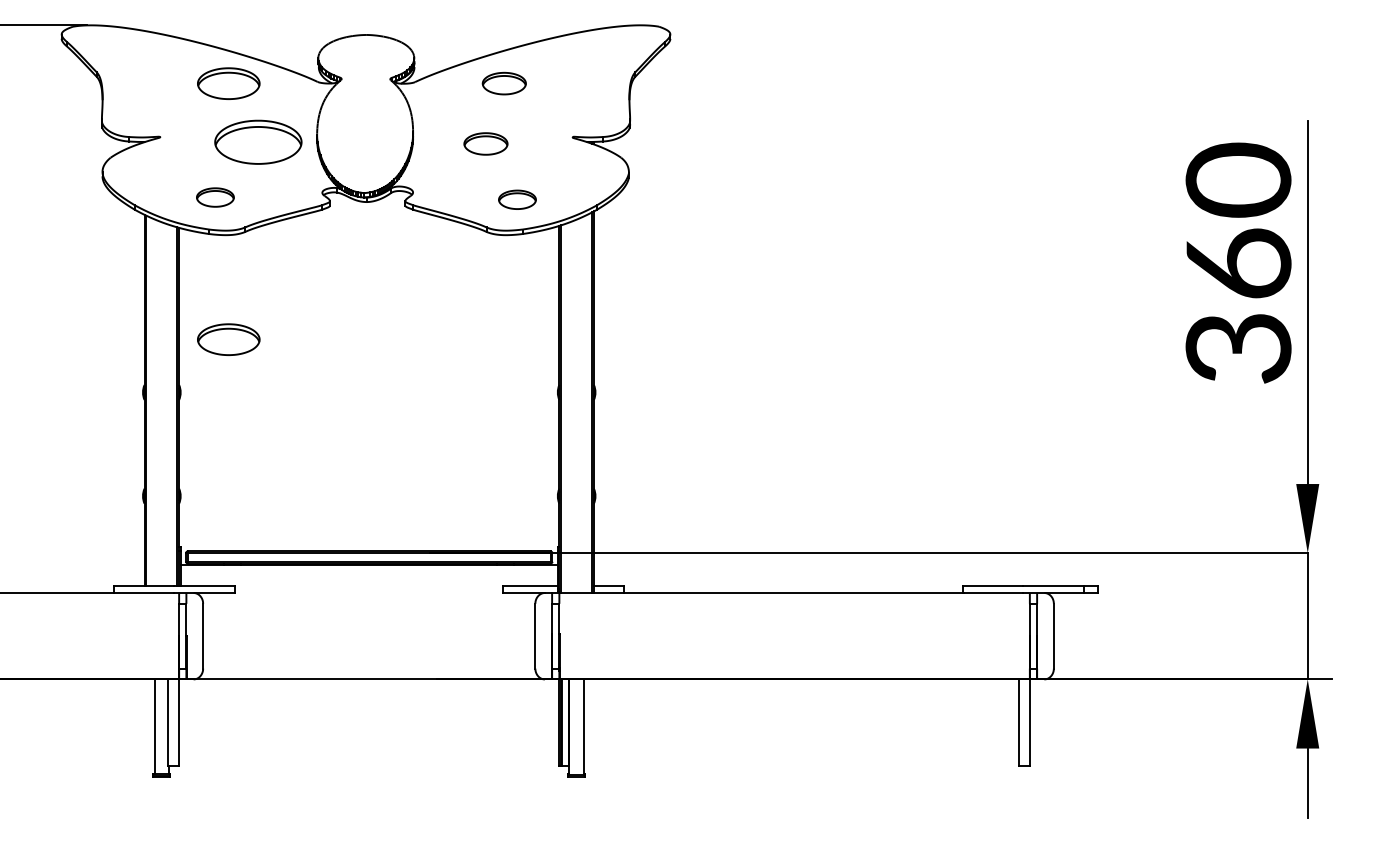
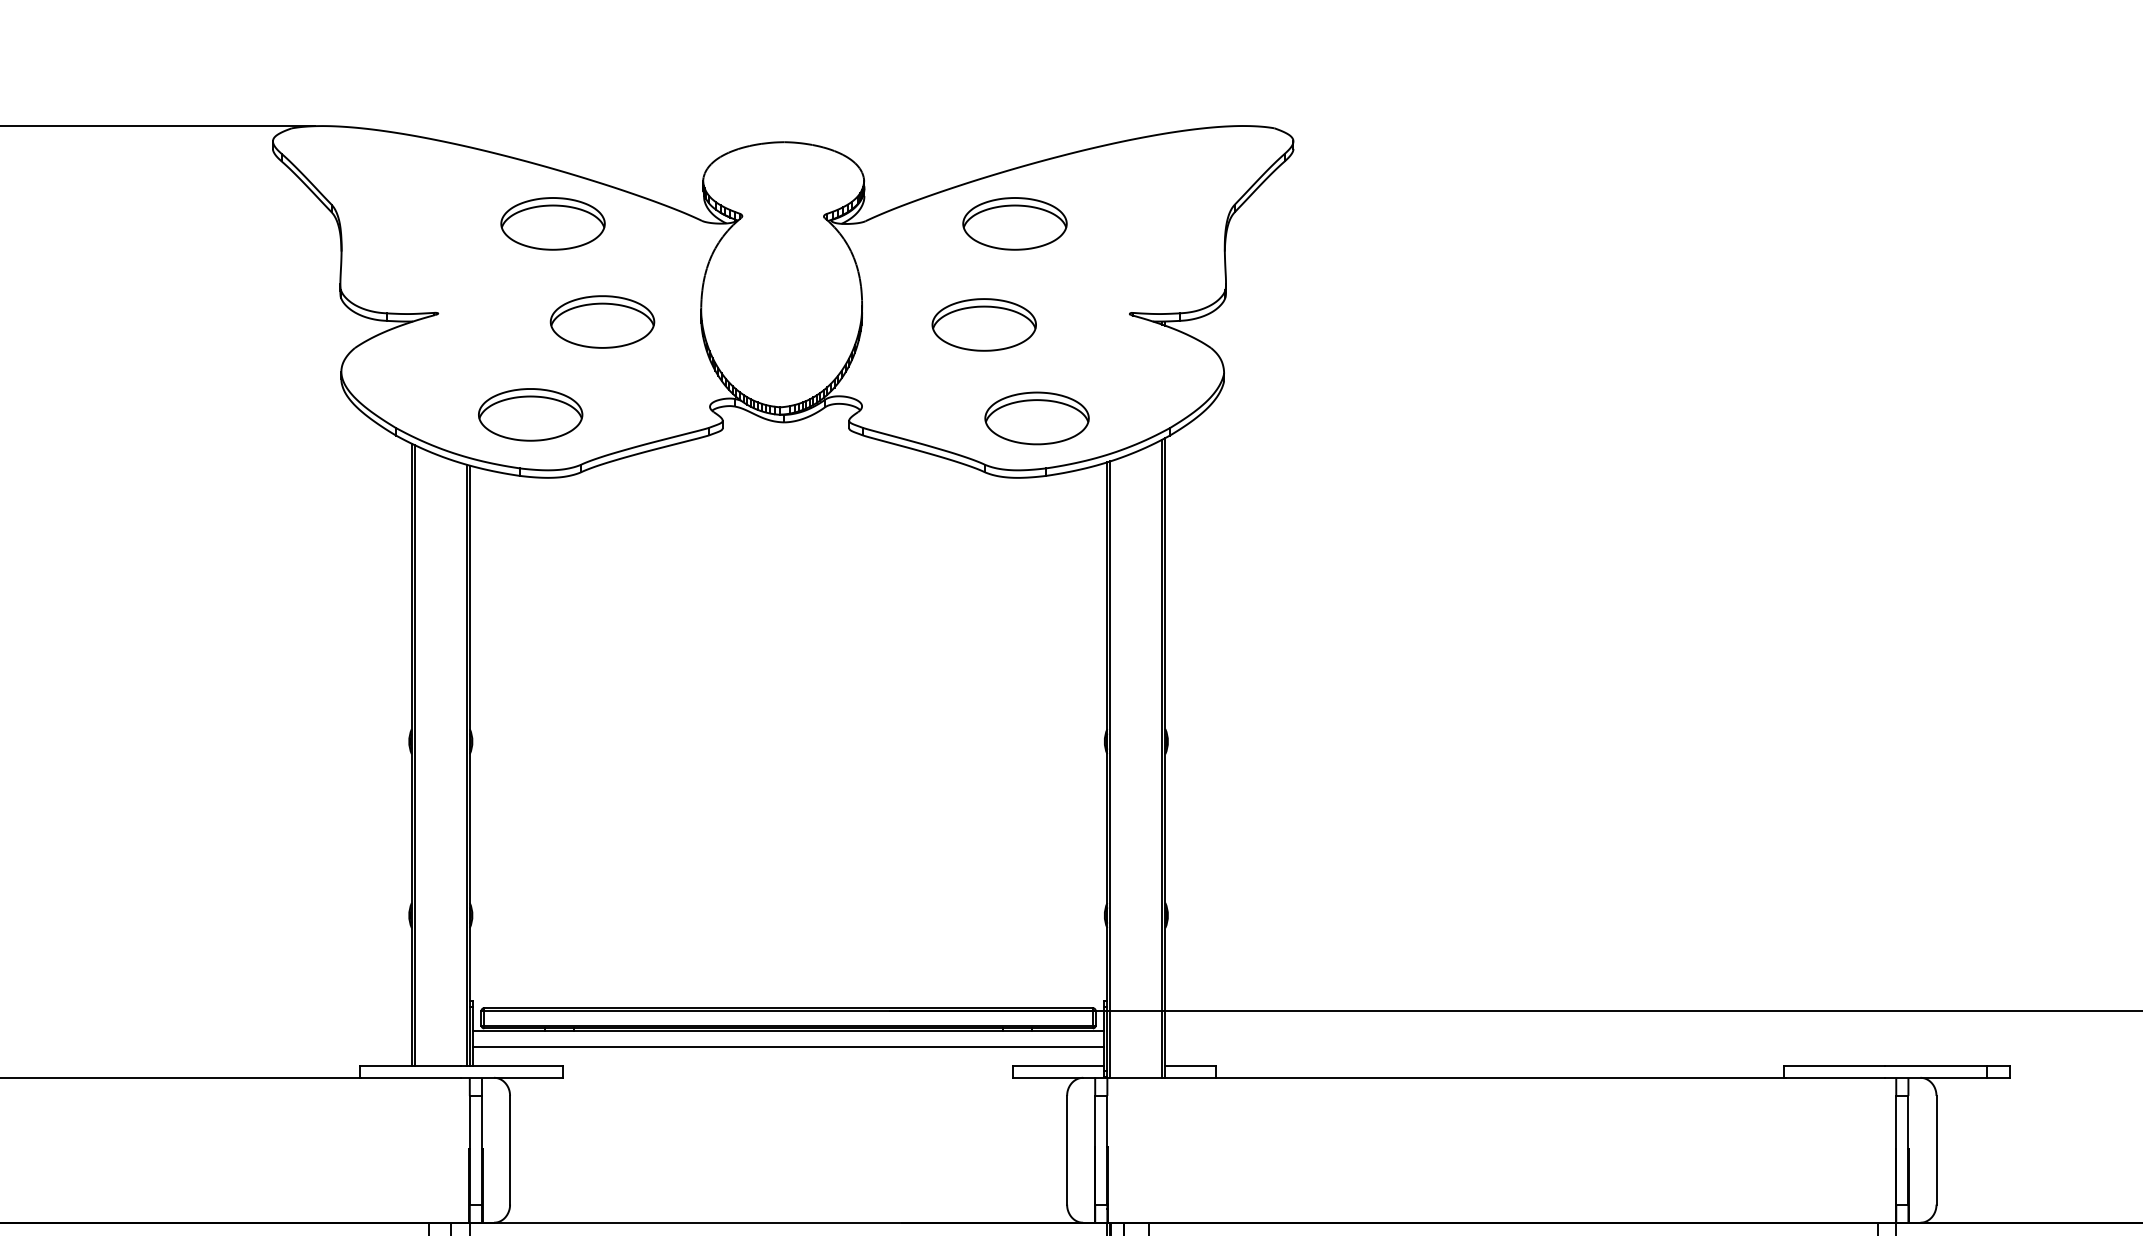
part: (504, 83) -> (1015, 223), size x1.43
part: (257, 141) -> (601, 320), size x0.71
part: (485, 143) -> (983, 324), size x1.43
part: (215, 197) -> (530, 414), size x1.67
part: (517, 199) -> (1037, 418), size x1.67
part: (228, 339) -> (552, 652), removed
line: (368, 574) -> (787, 1046), added

